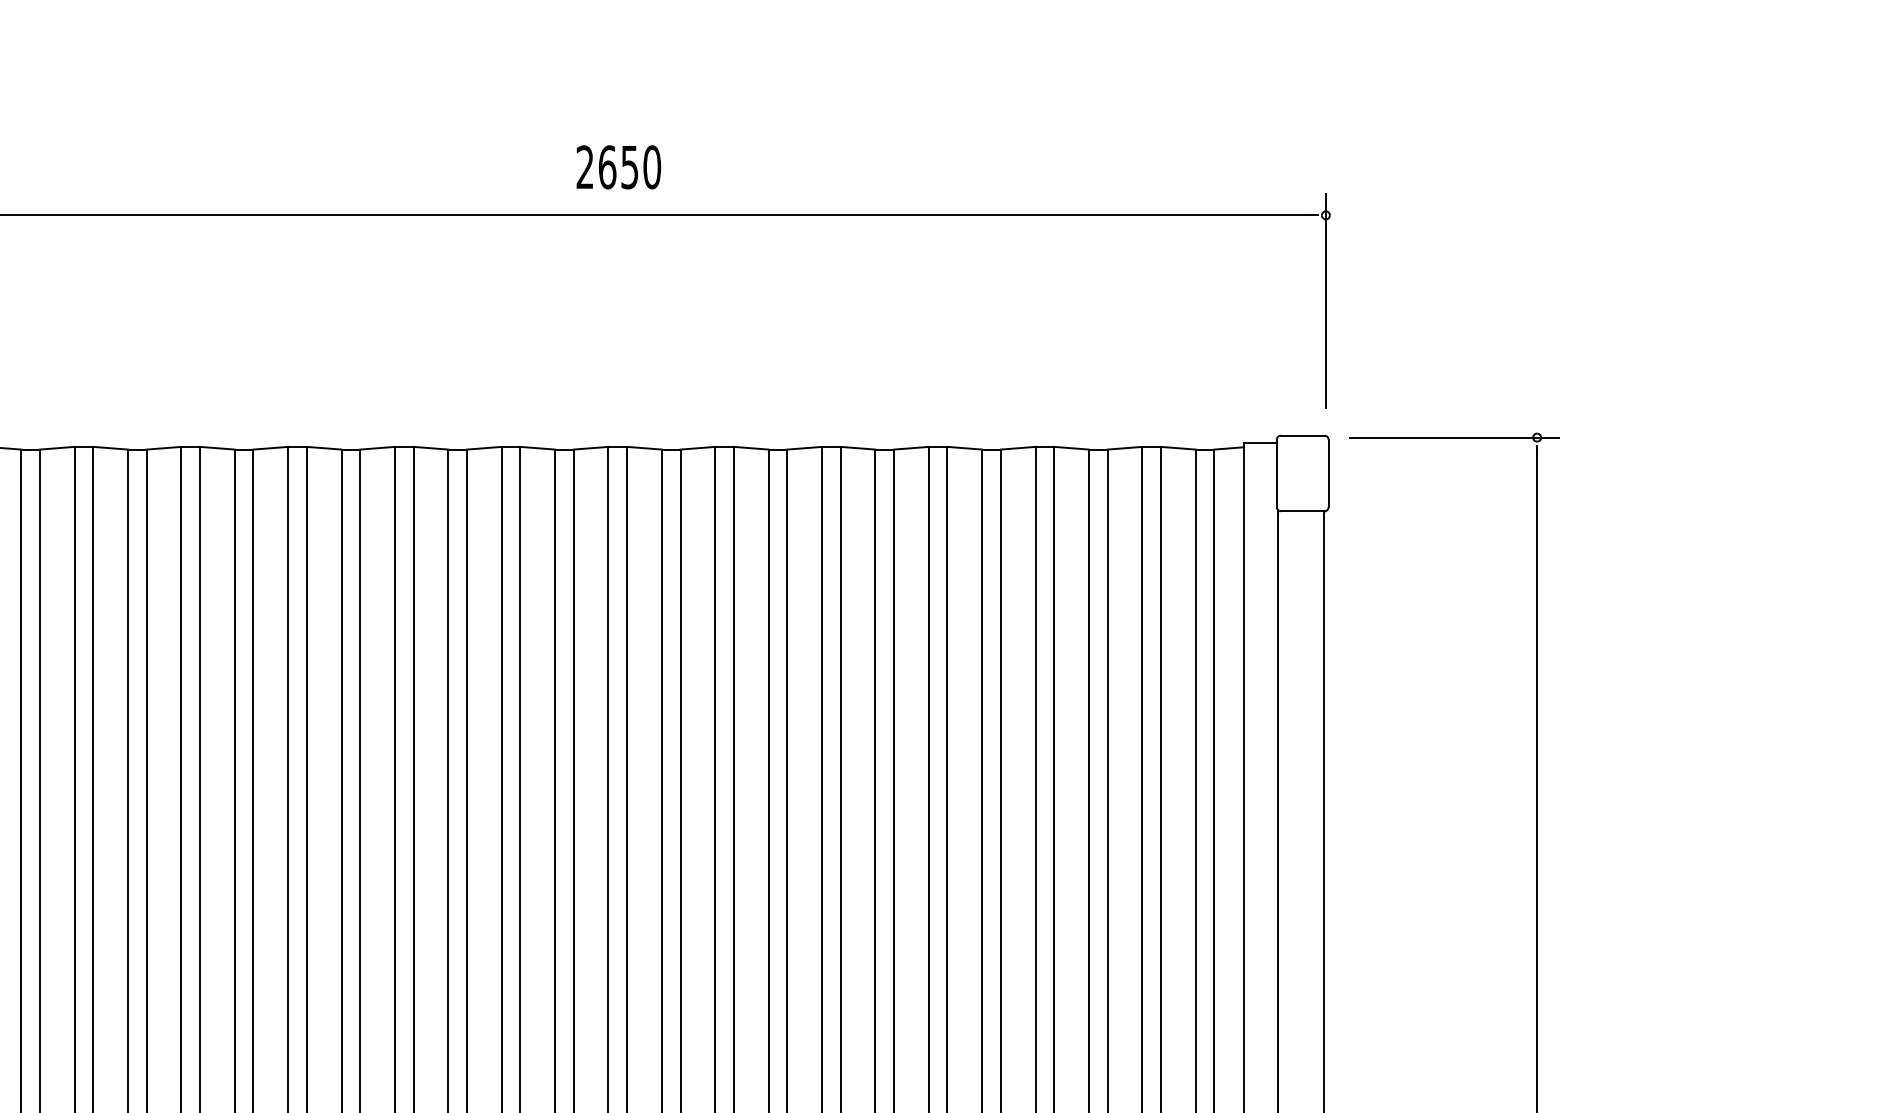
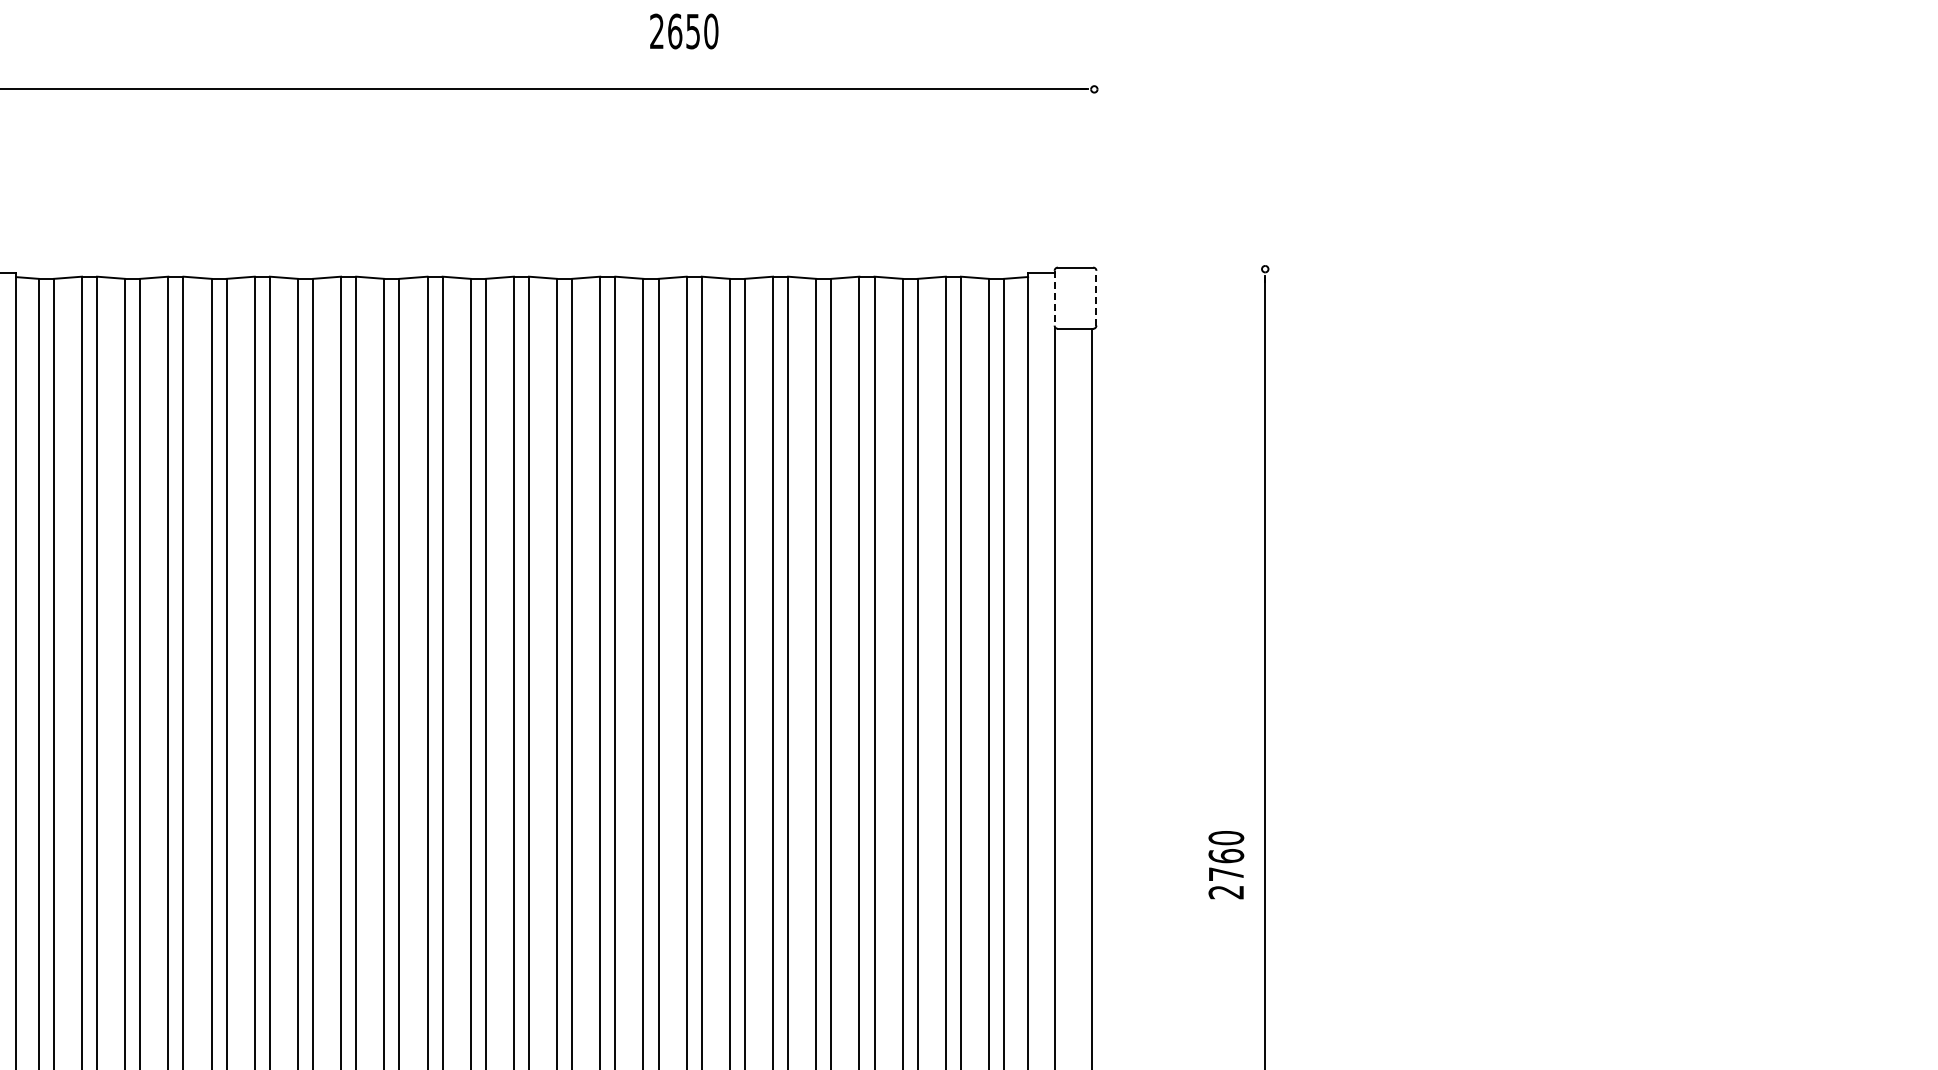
text: (619, 167) -> (684, 31), moved
line: (1326, 300) -> (1094, 158), removed
line: (1454, 438) -> (1198, 269), removed
line: (1328, 472) -> (1096, 297), solid -> dashed
line: (1276, 473) -> (1054, 298), solid -> dashed

